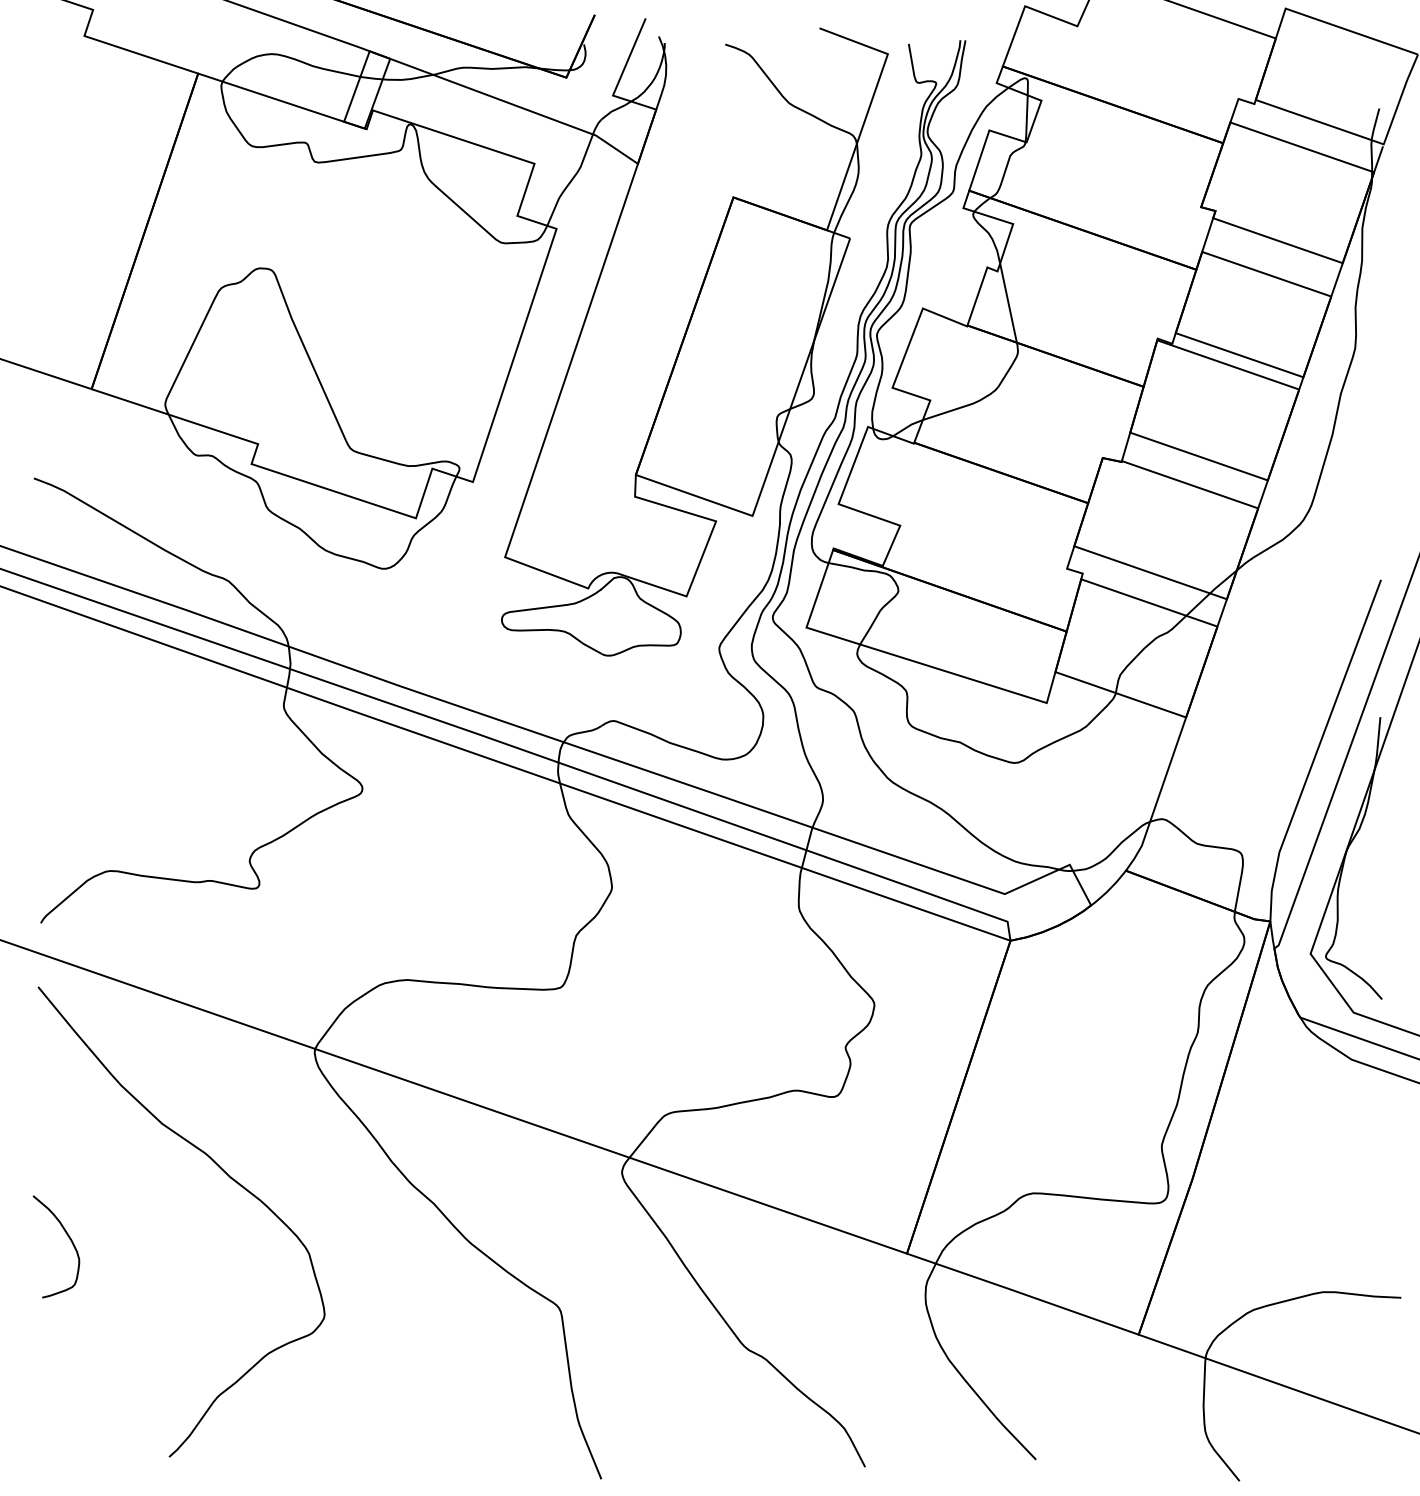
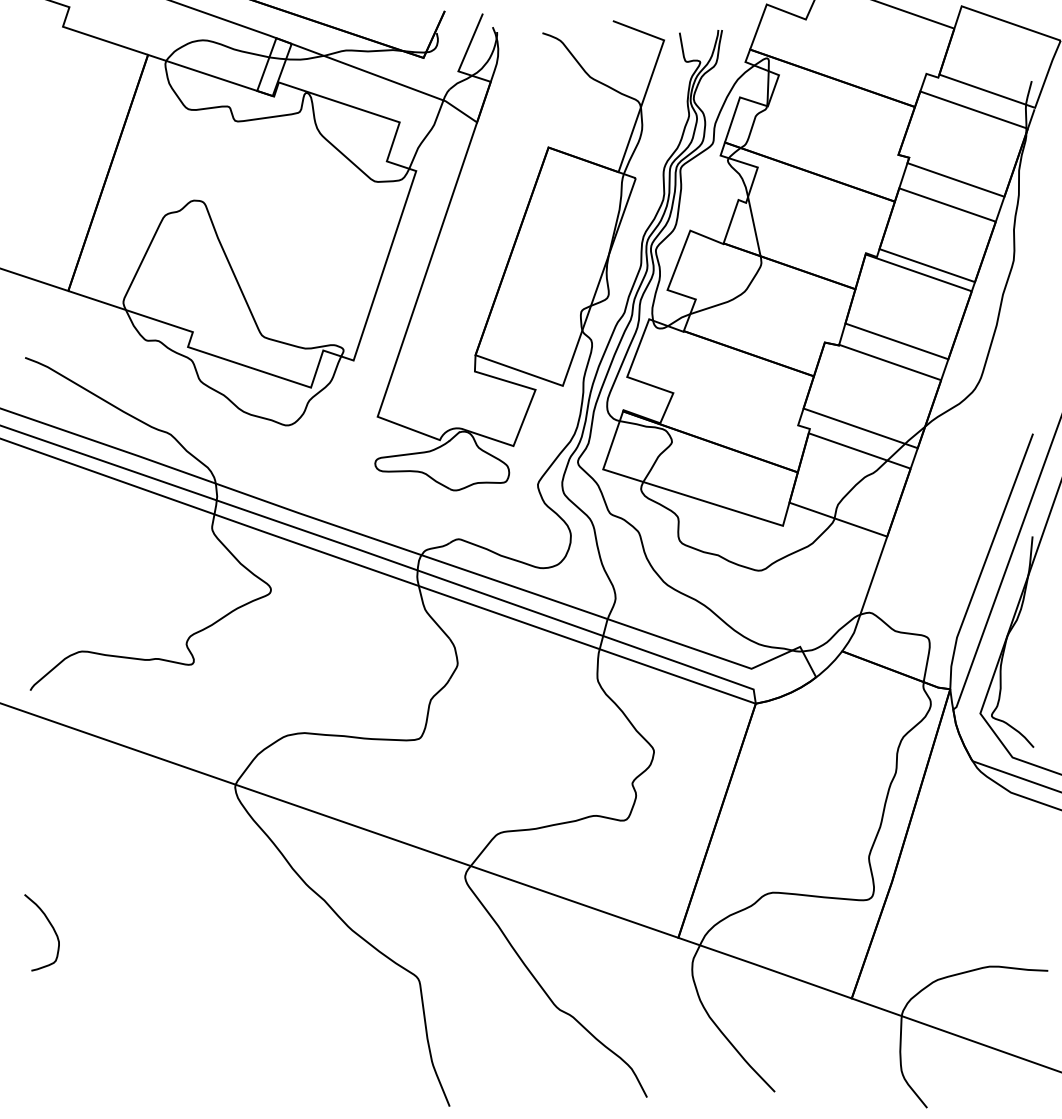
curve: (227, 1175) -> (169, 879), removed

